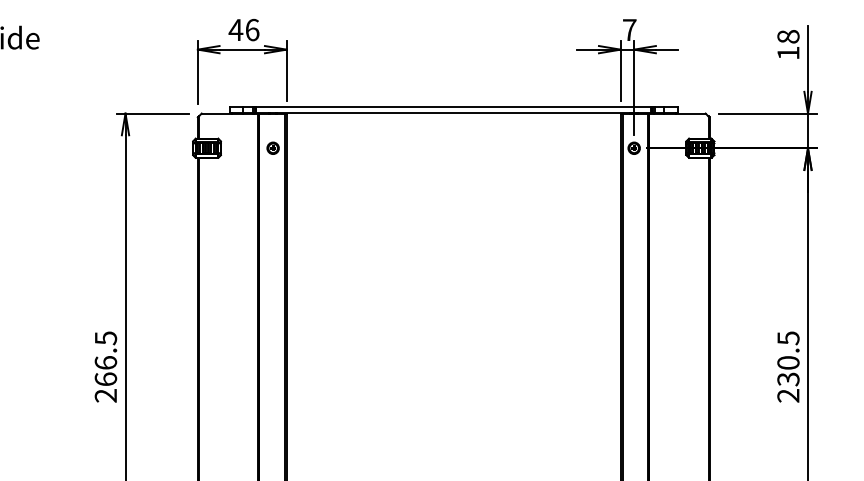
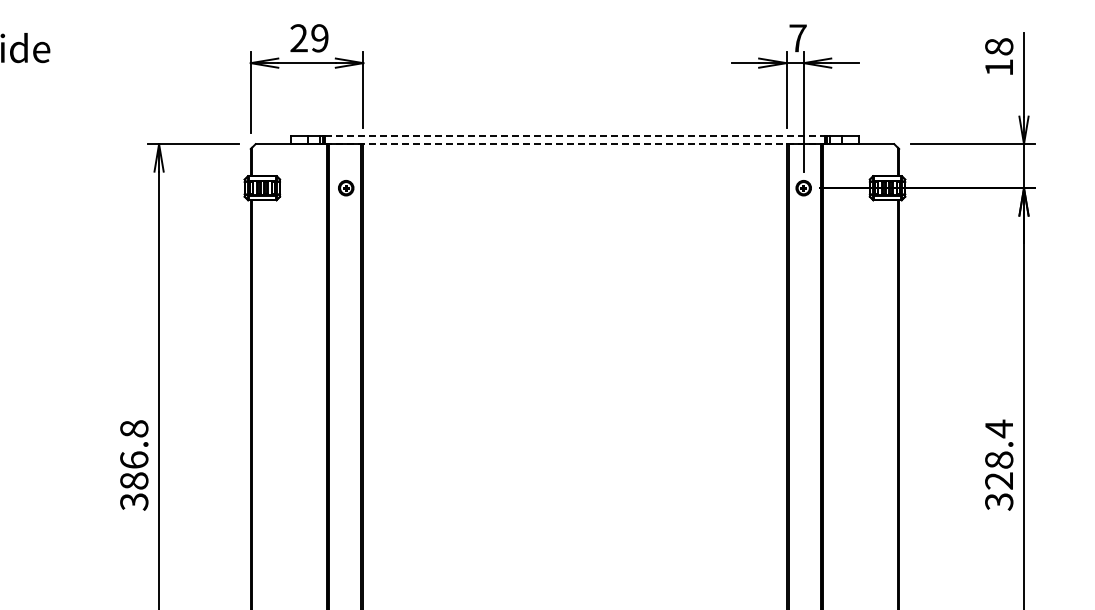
text: (243, 30) -> (308, 38), 46 -> 29
line: (454, 107) -> (575, 136), solid -> dashed
line: (454, 113) -> (575, 143), solid -> dashed
text: (788, 366) -> (999, 464), 230.5 -> 328.4
text: (106, 367) -> (134, 465), 266.5 -> 386.8

